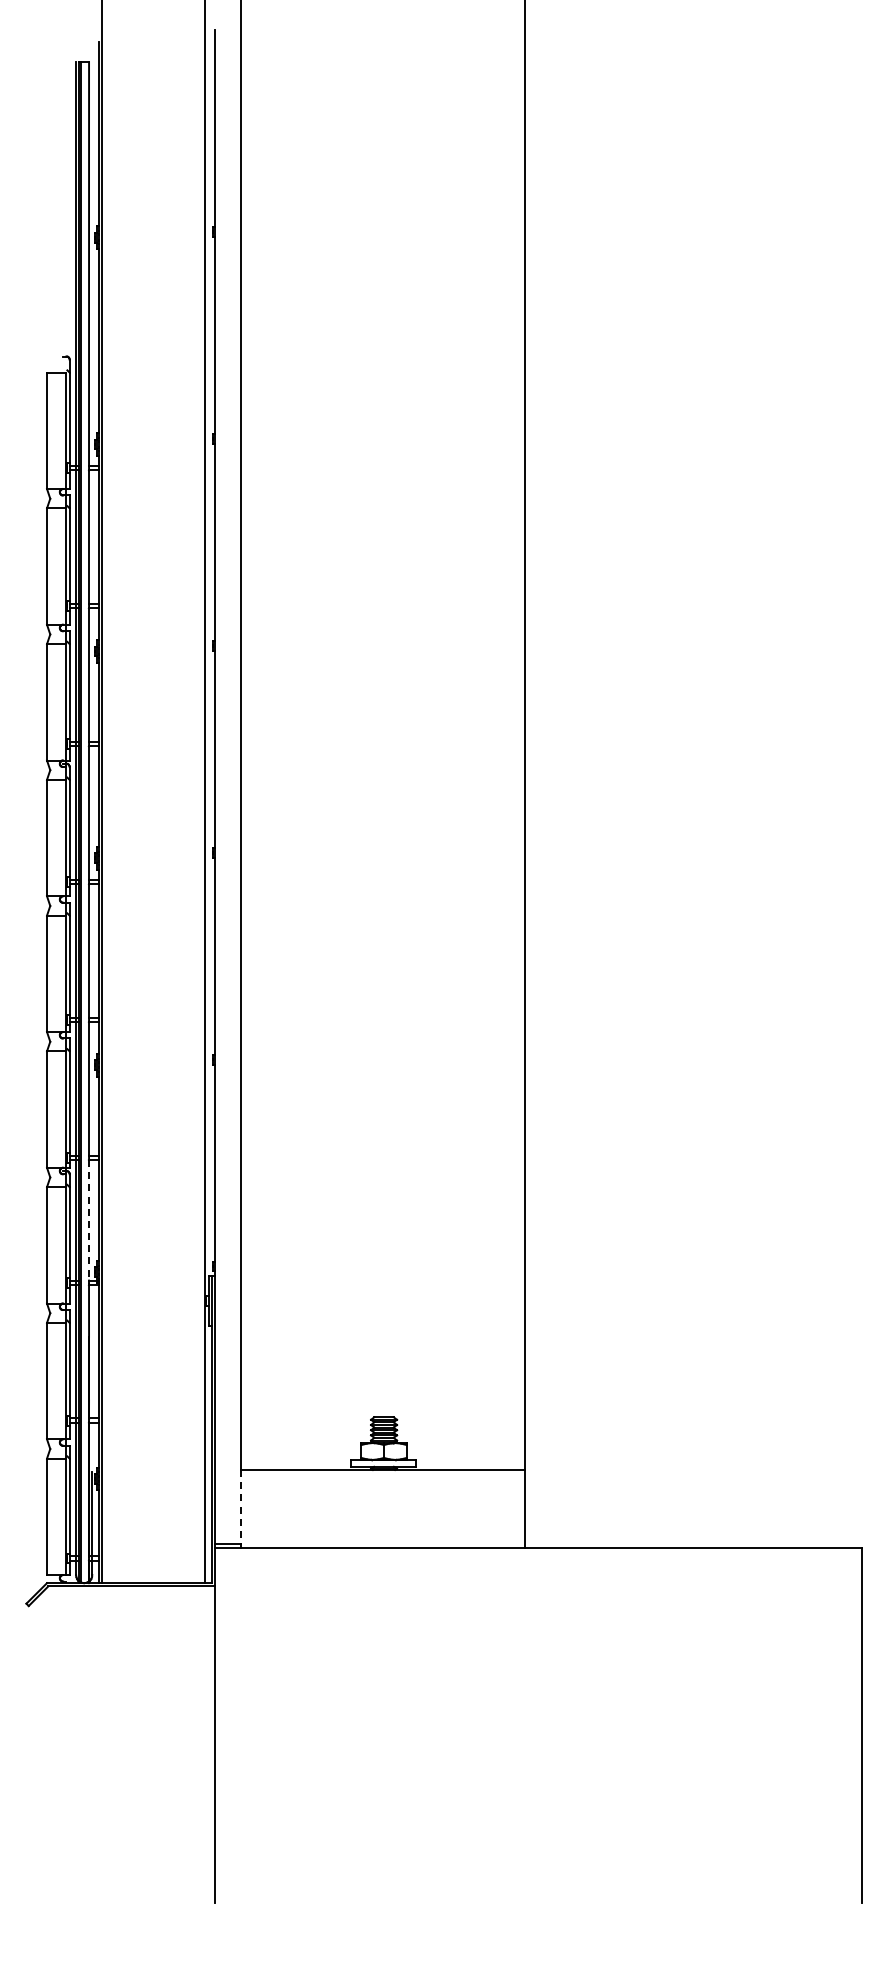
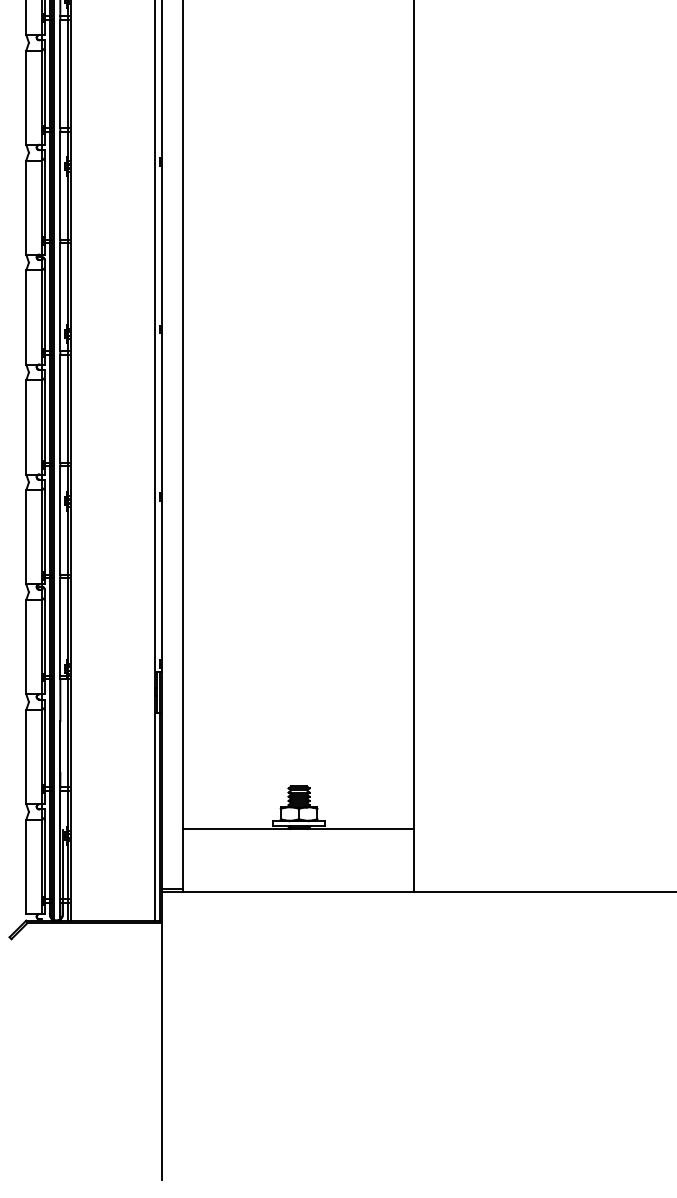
line: (89, 1220) -> (60, 627), dashed -> solid
line: (240, 1507) -> (182, 859), dashed -> solid

